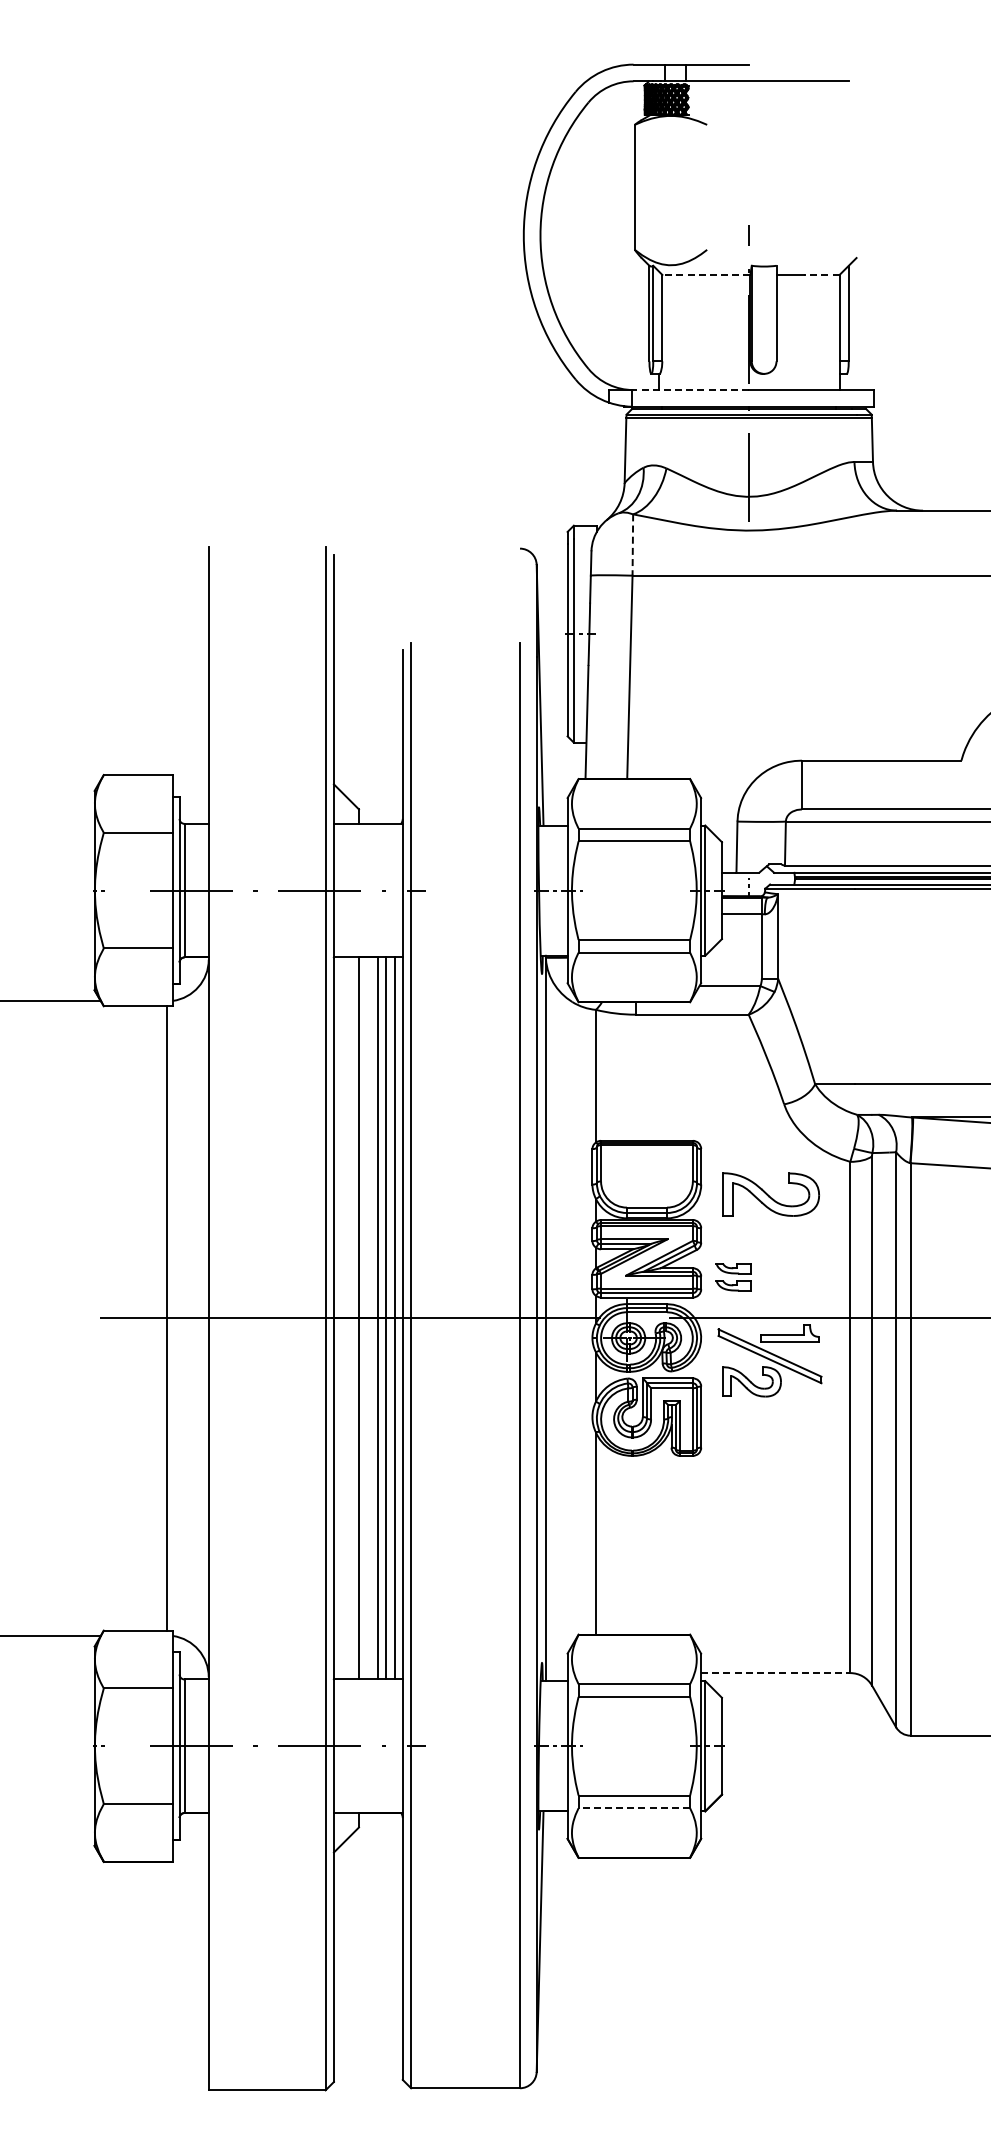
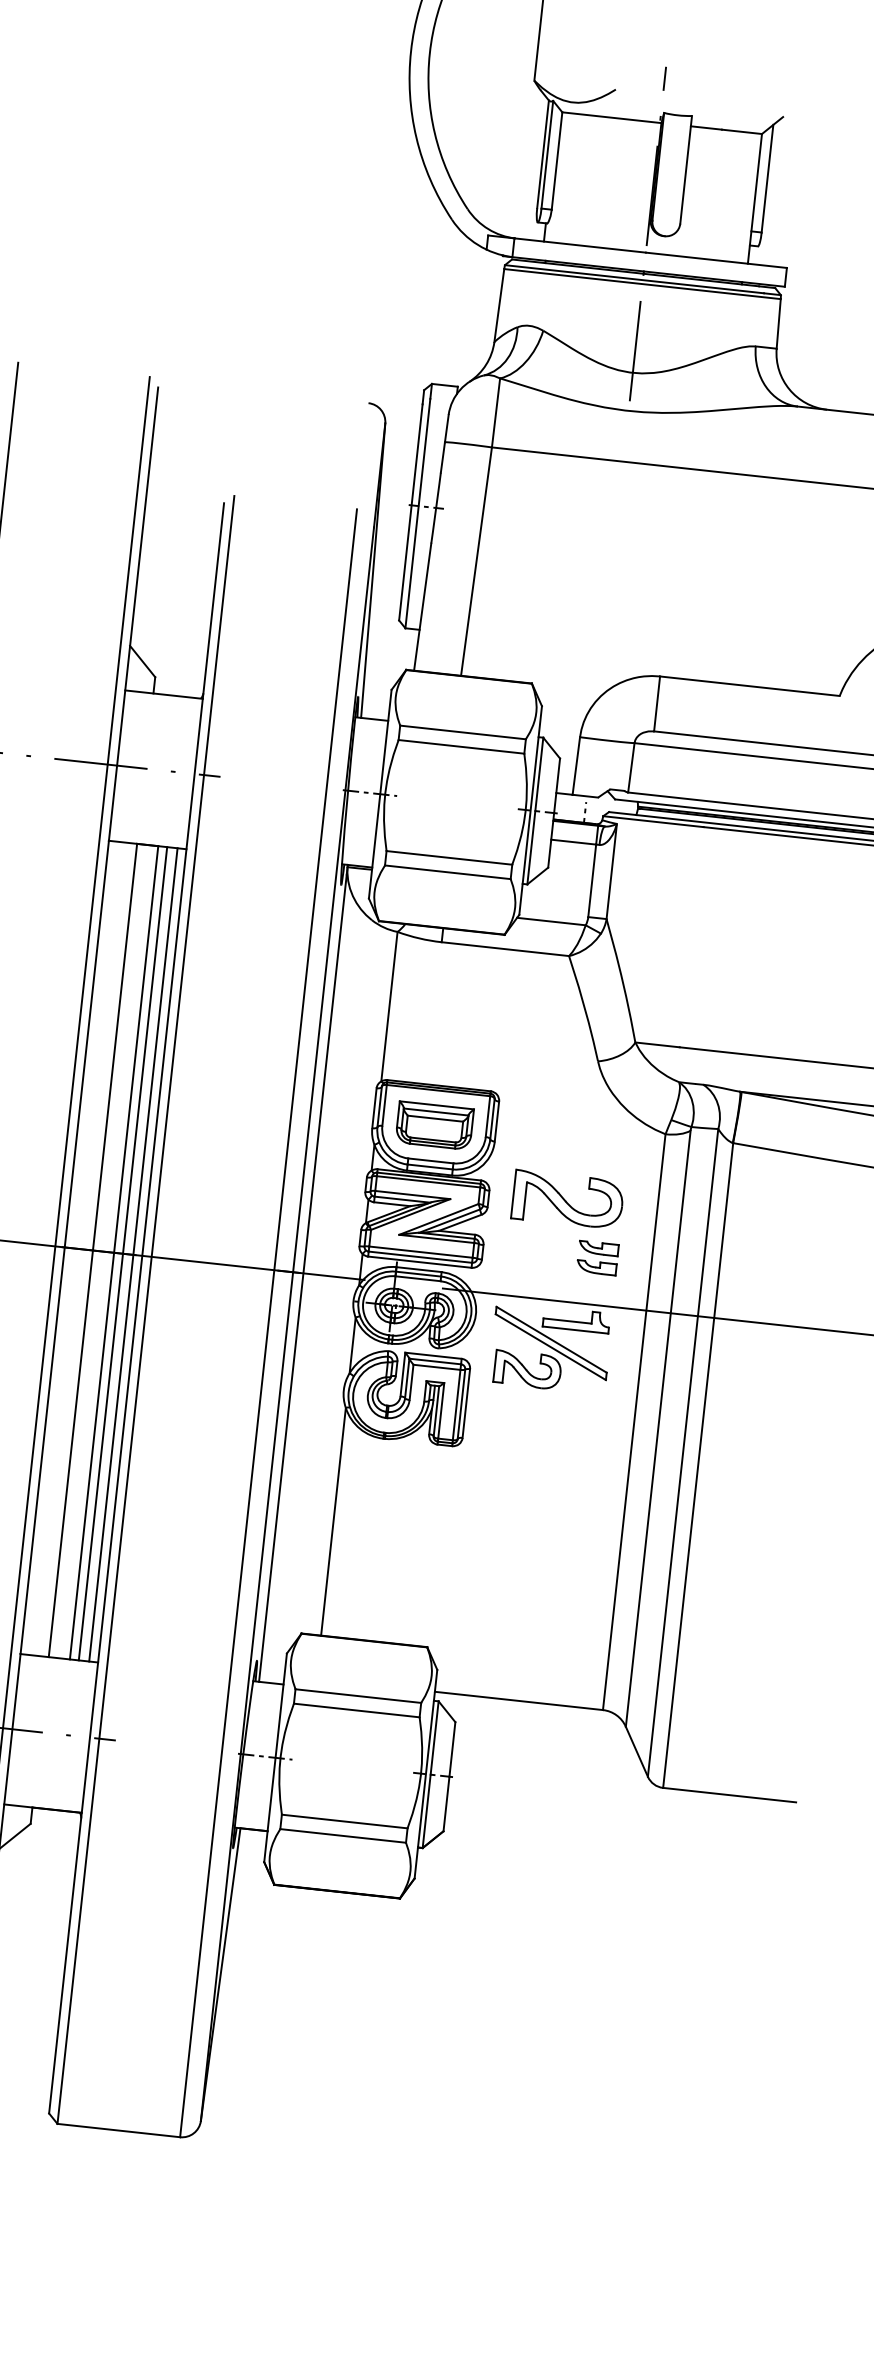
line: (706, 274) -> (612, 117), dashed -> solid
line: (821, 274) -> (741, 131), dashed -> solid
line: (690, 390) -> (579, 245), dashed -> solid
line: (632, 545) -> (495, 413), dashed -> solid
part: (646, 1176) -> (434, 1125), added
part: (770, 1194) -> (567, 1199), moved
part: (733, 1277) -> (597, 1258), moved
line: (775, 1673) -> (518, 1701), dashed -> solid
line: (634, 1808) -> (343, 1836), dashed -> solid

